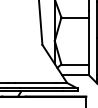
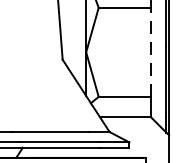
line: (89, 40) -> (151, 51), solid -> dashed

